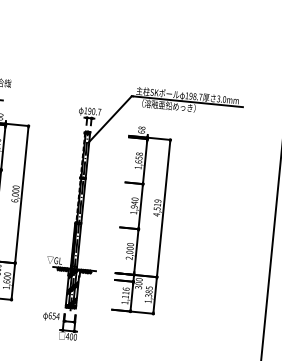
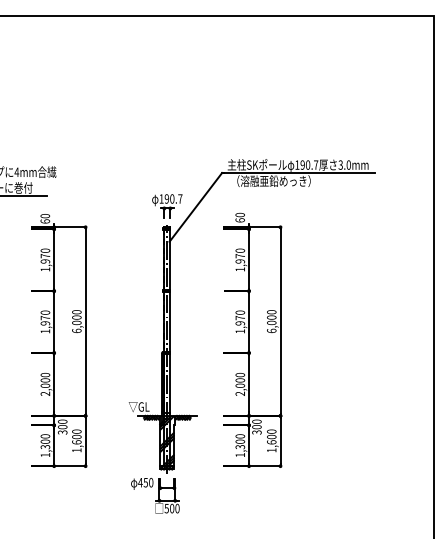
text: (195, 96) -> (308, 165), 198.7 -> 190.7
text: (142, 127) -> (240, 214), 68 -> 60
text: (139, 157) -> (240, 255), 1,658 -> 1,970
text: (134, 202) -> (239, 317), 1,940 -> 1,970
text: (157, 207) -> (271, 321), 4,519 -> 6,000
text: (148, 291) -> (271, 436), 1,385 -> 1,600
text: (126, 292) -> (240, 441), 1,116 -> 1,300
text: (53, 315) -> (145, 482), 654 -> 450
text: (67, 336) -> (166, 508), 400 -> 500

